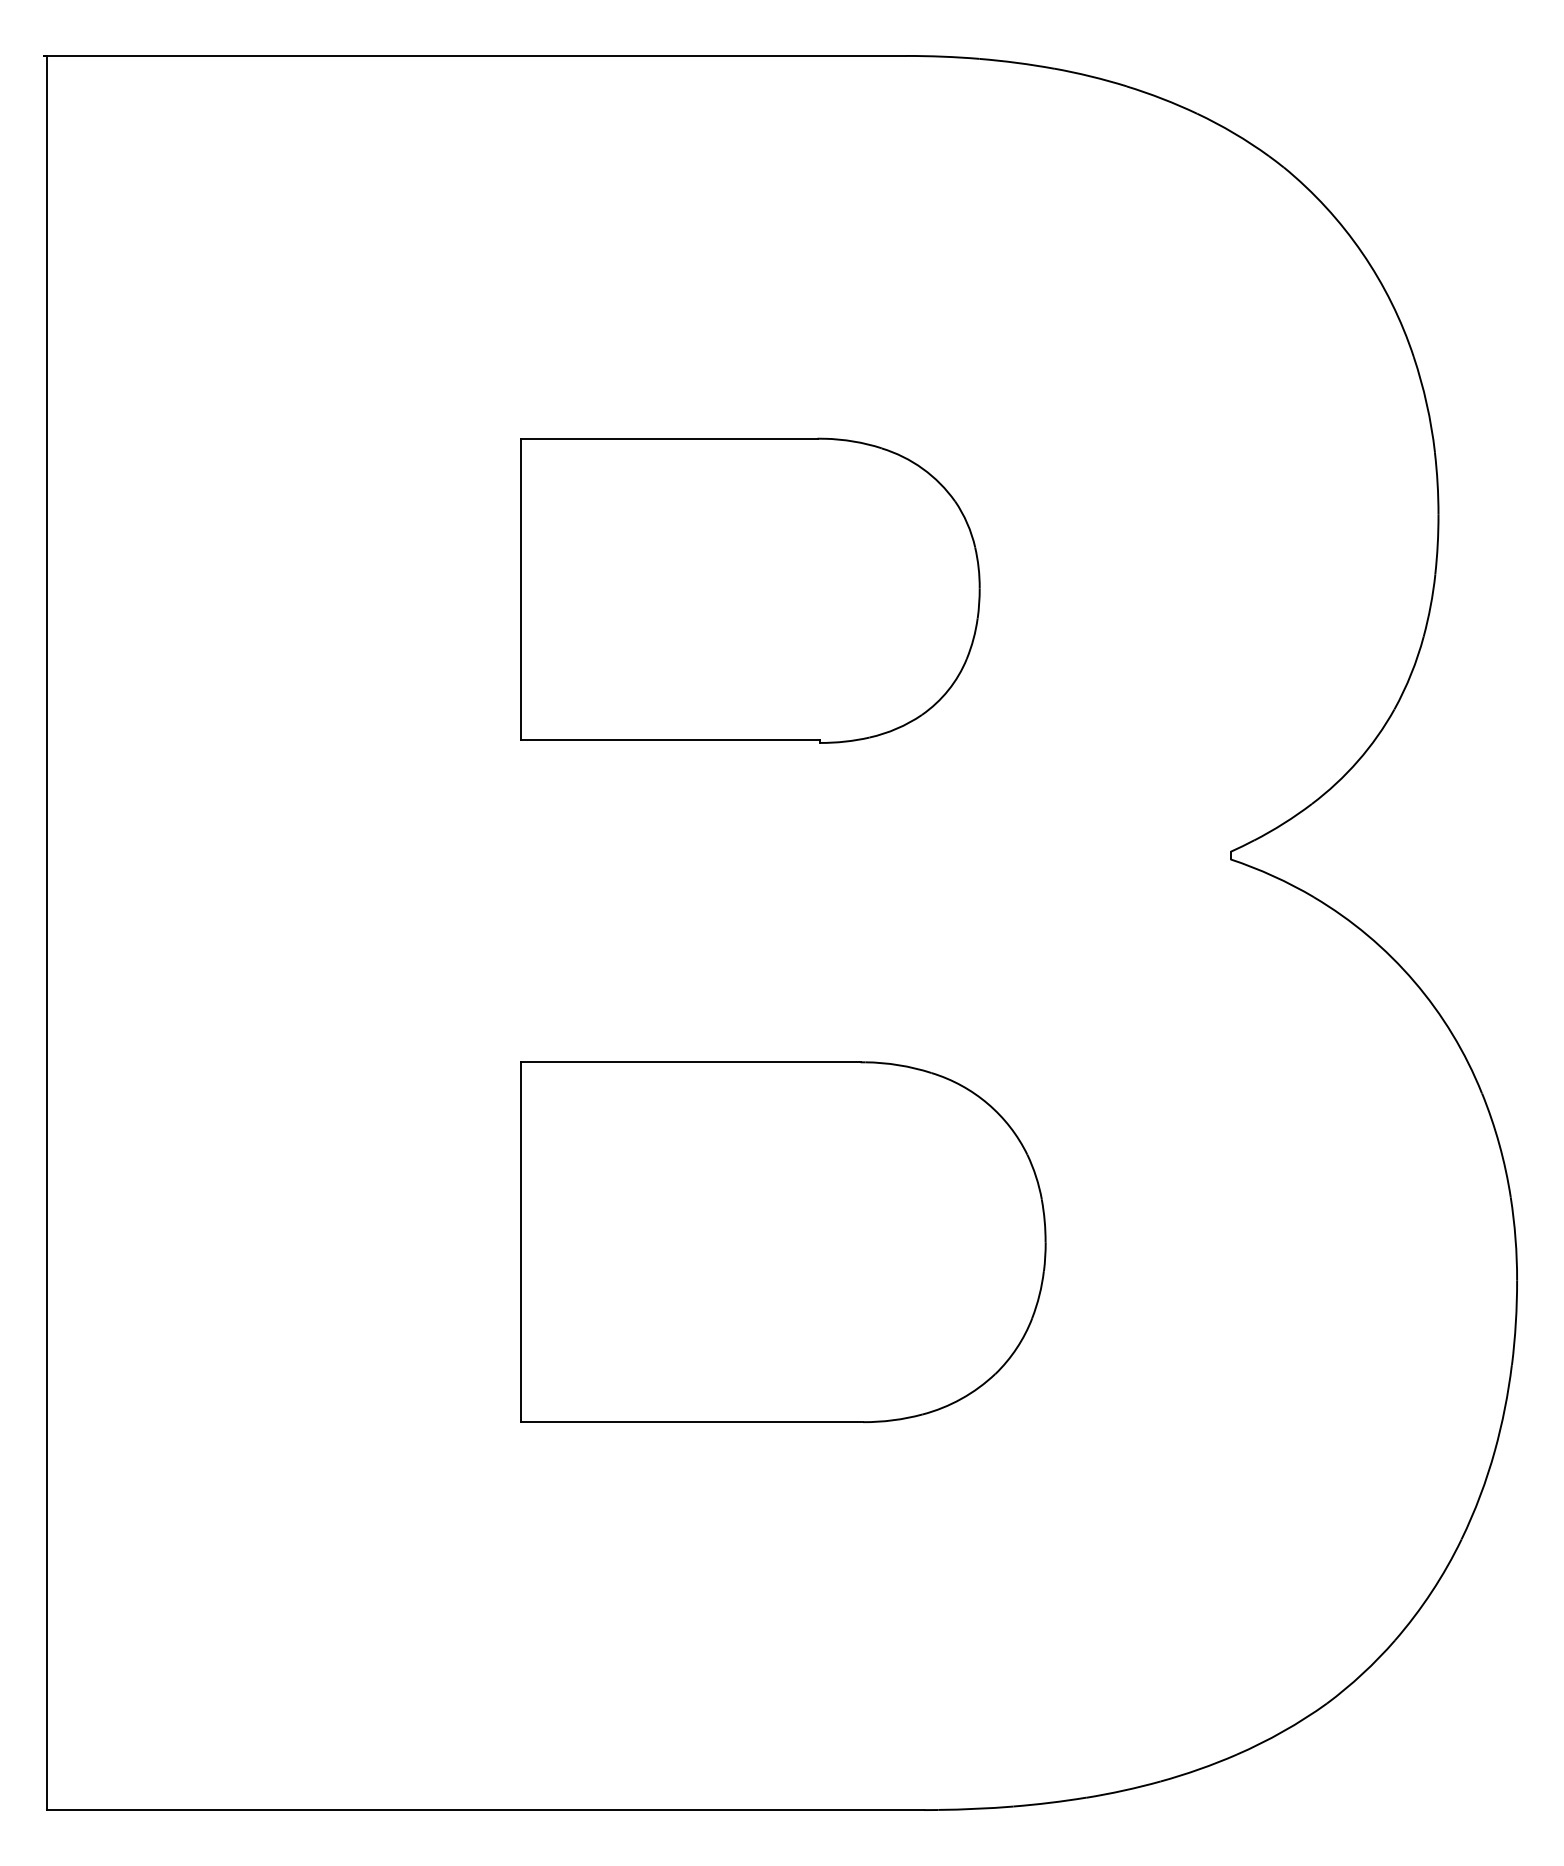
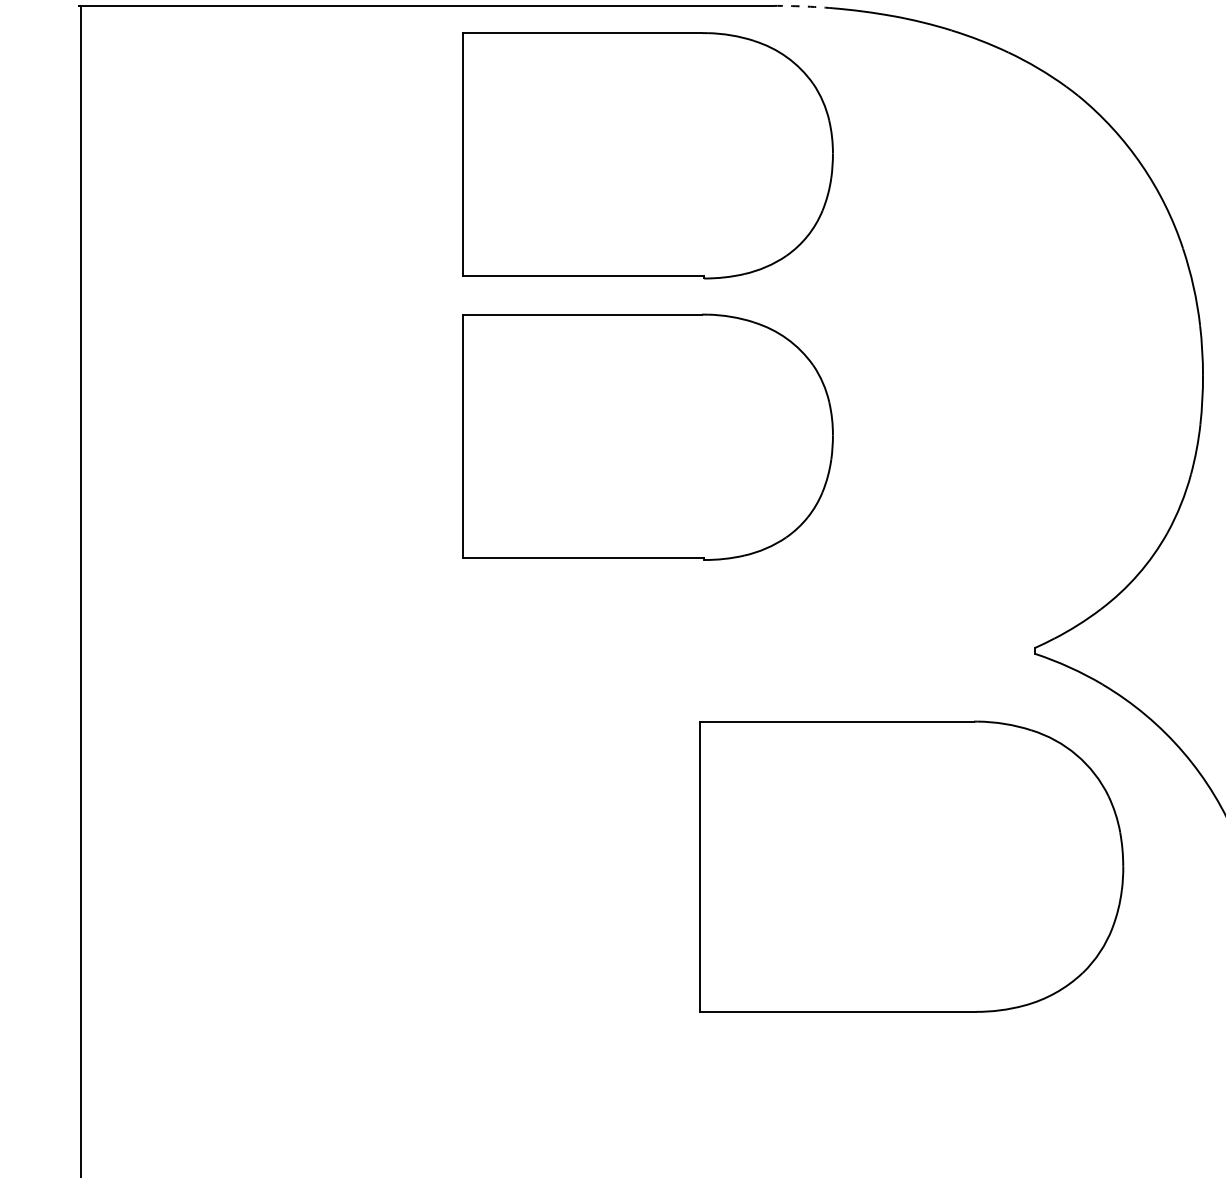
arc: (942, 56) -> (802, 6), solid -> dashed
part: (750, 241) -> (648, 155), added
part: (783, 1241) -> (911, 866), moved

